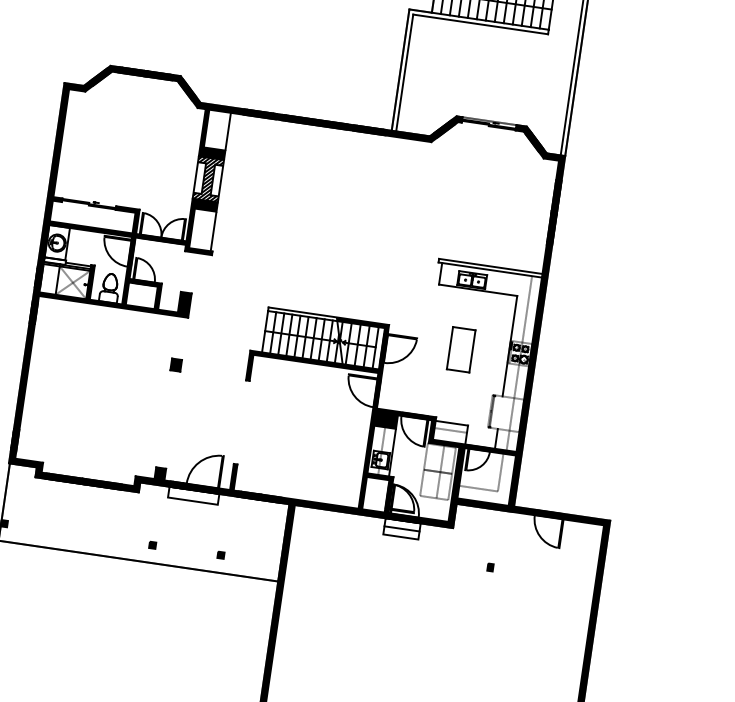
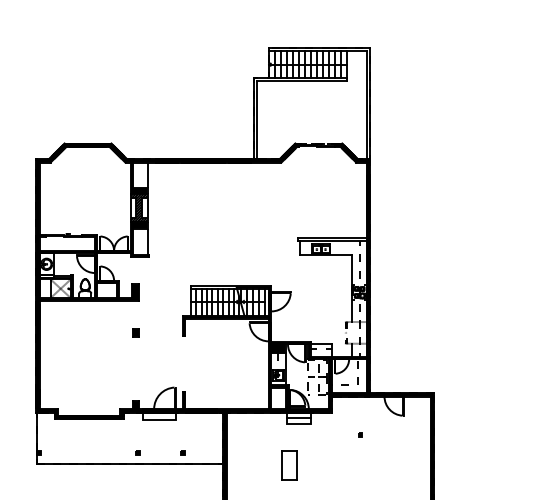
part: (460, 349) -> (289, 465), moved

